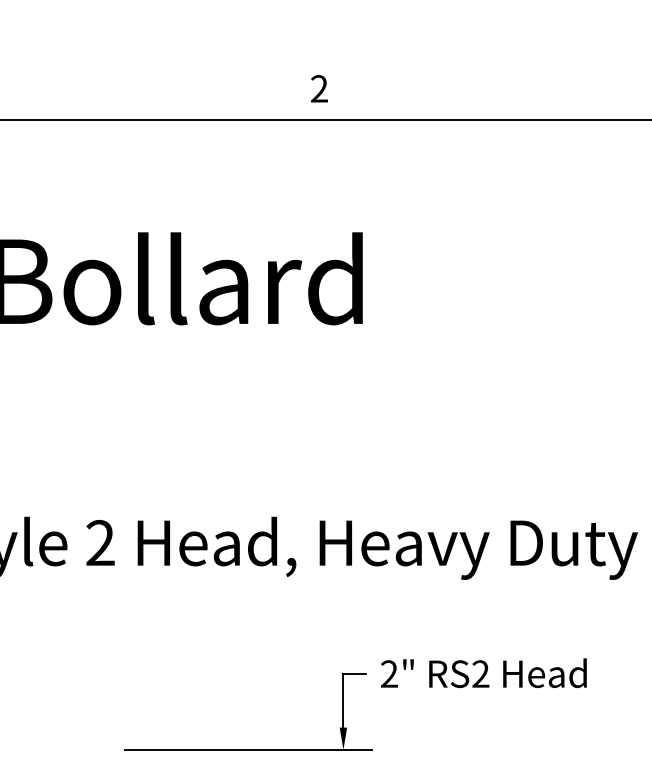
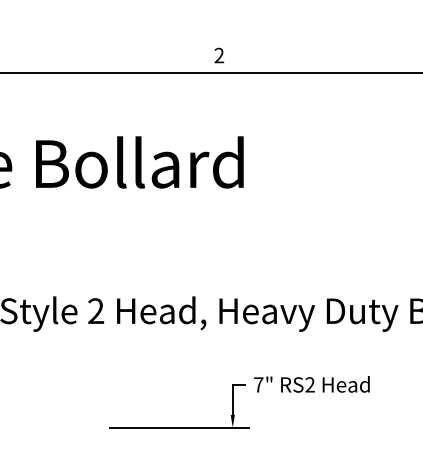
text: (389, 673) -> (258, 384), 2" -> 7"

